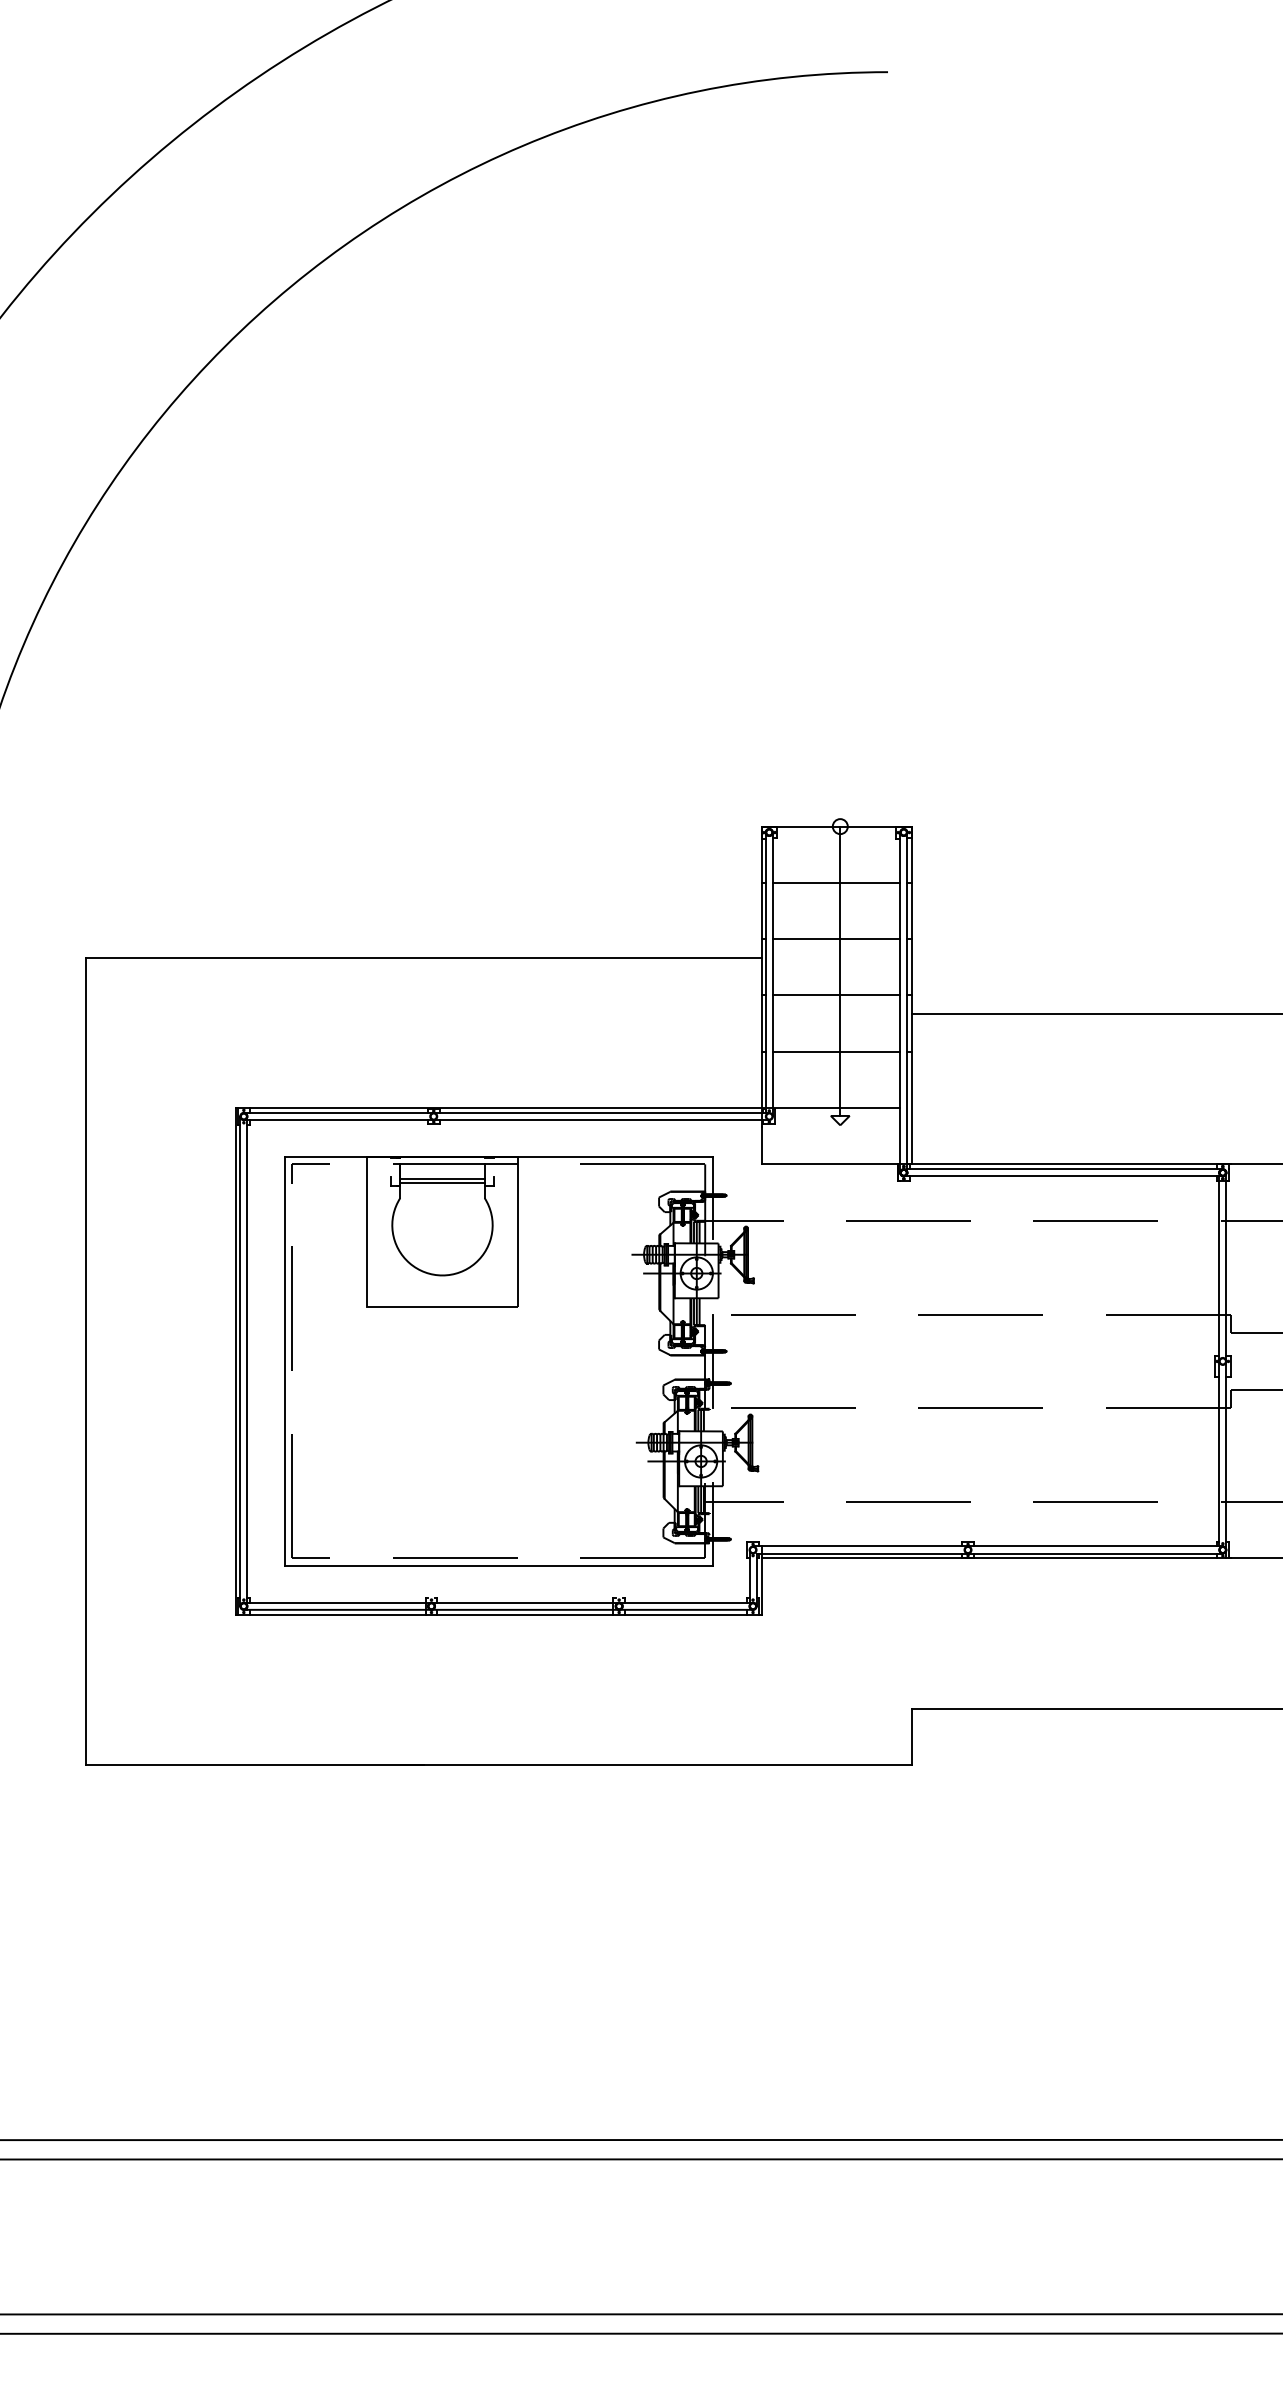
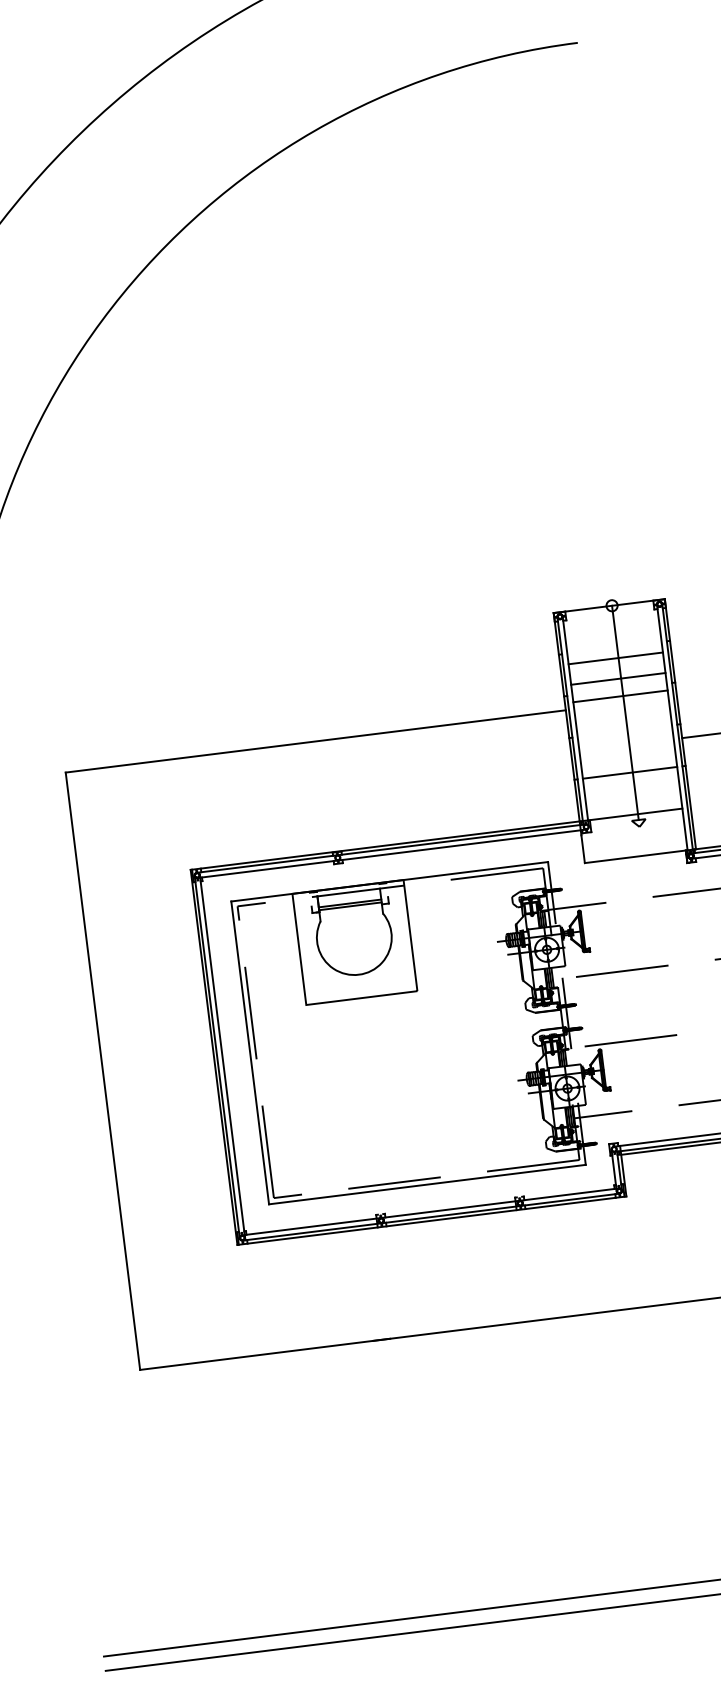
line: (836, 882) -> (618, 678), moved
line: (836, 939) -> (615, 658), moved
line: (836, 995) -> (620, 696), moved

